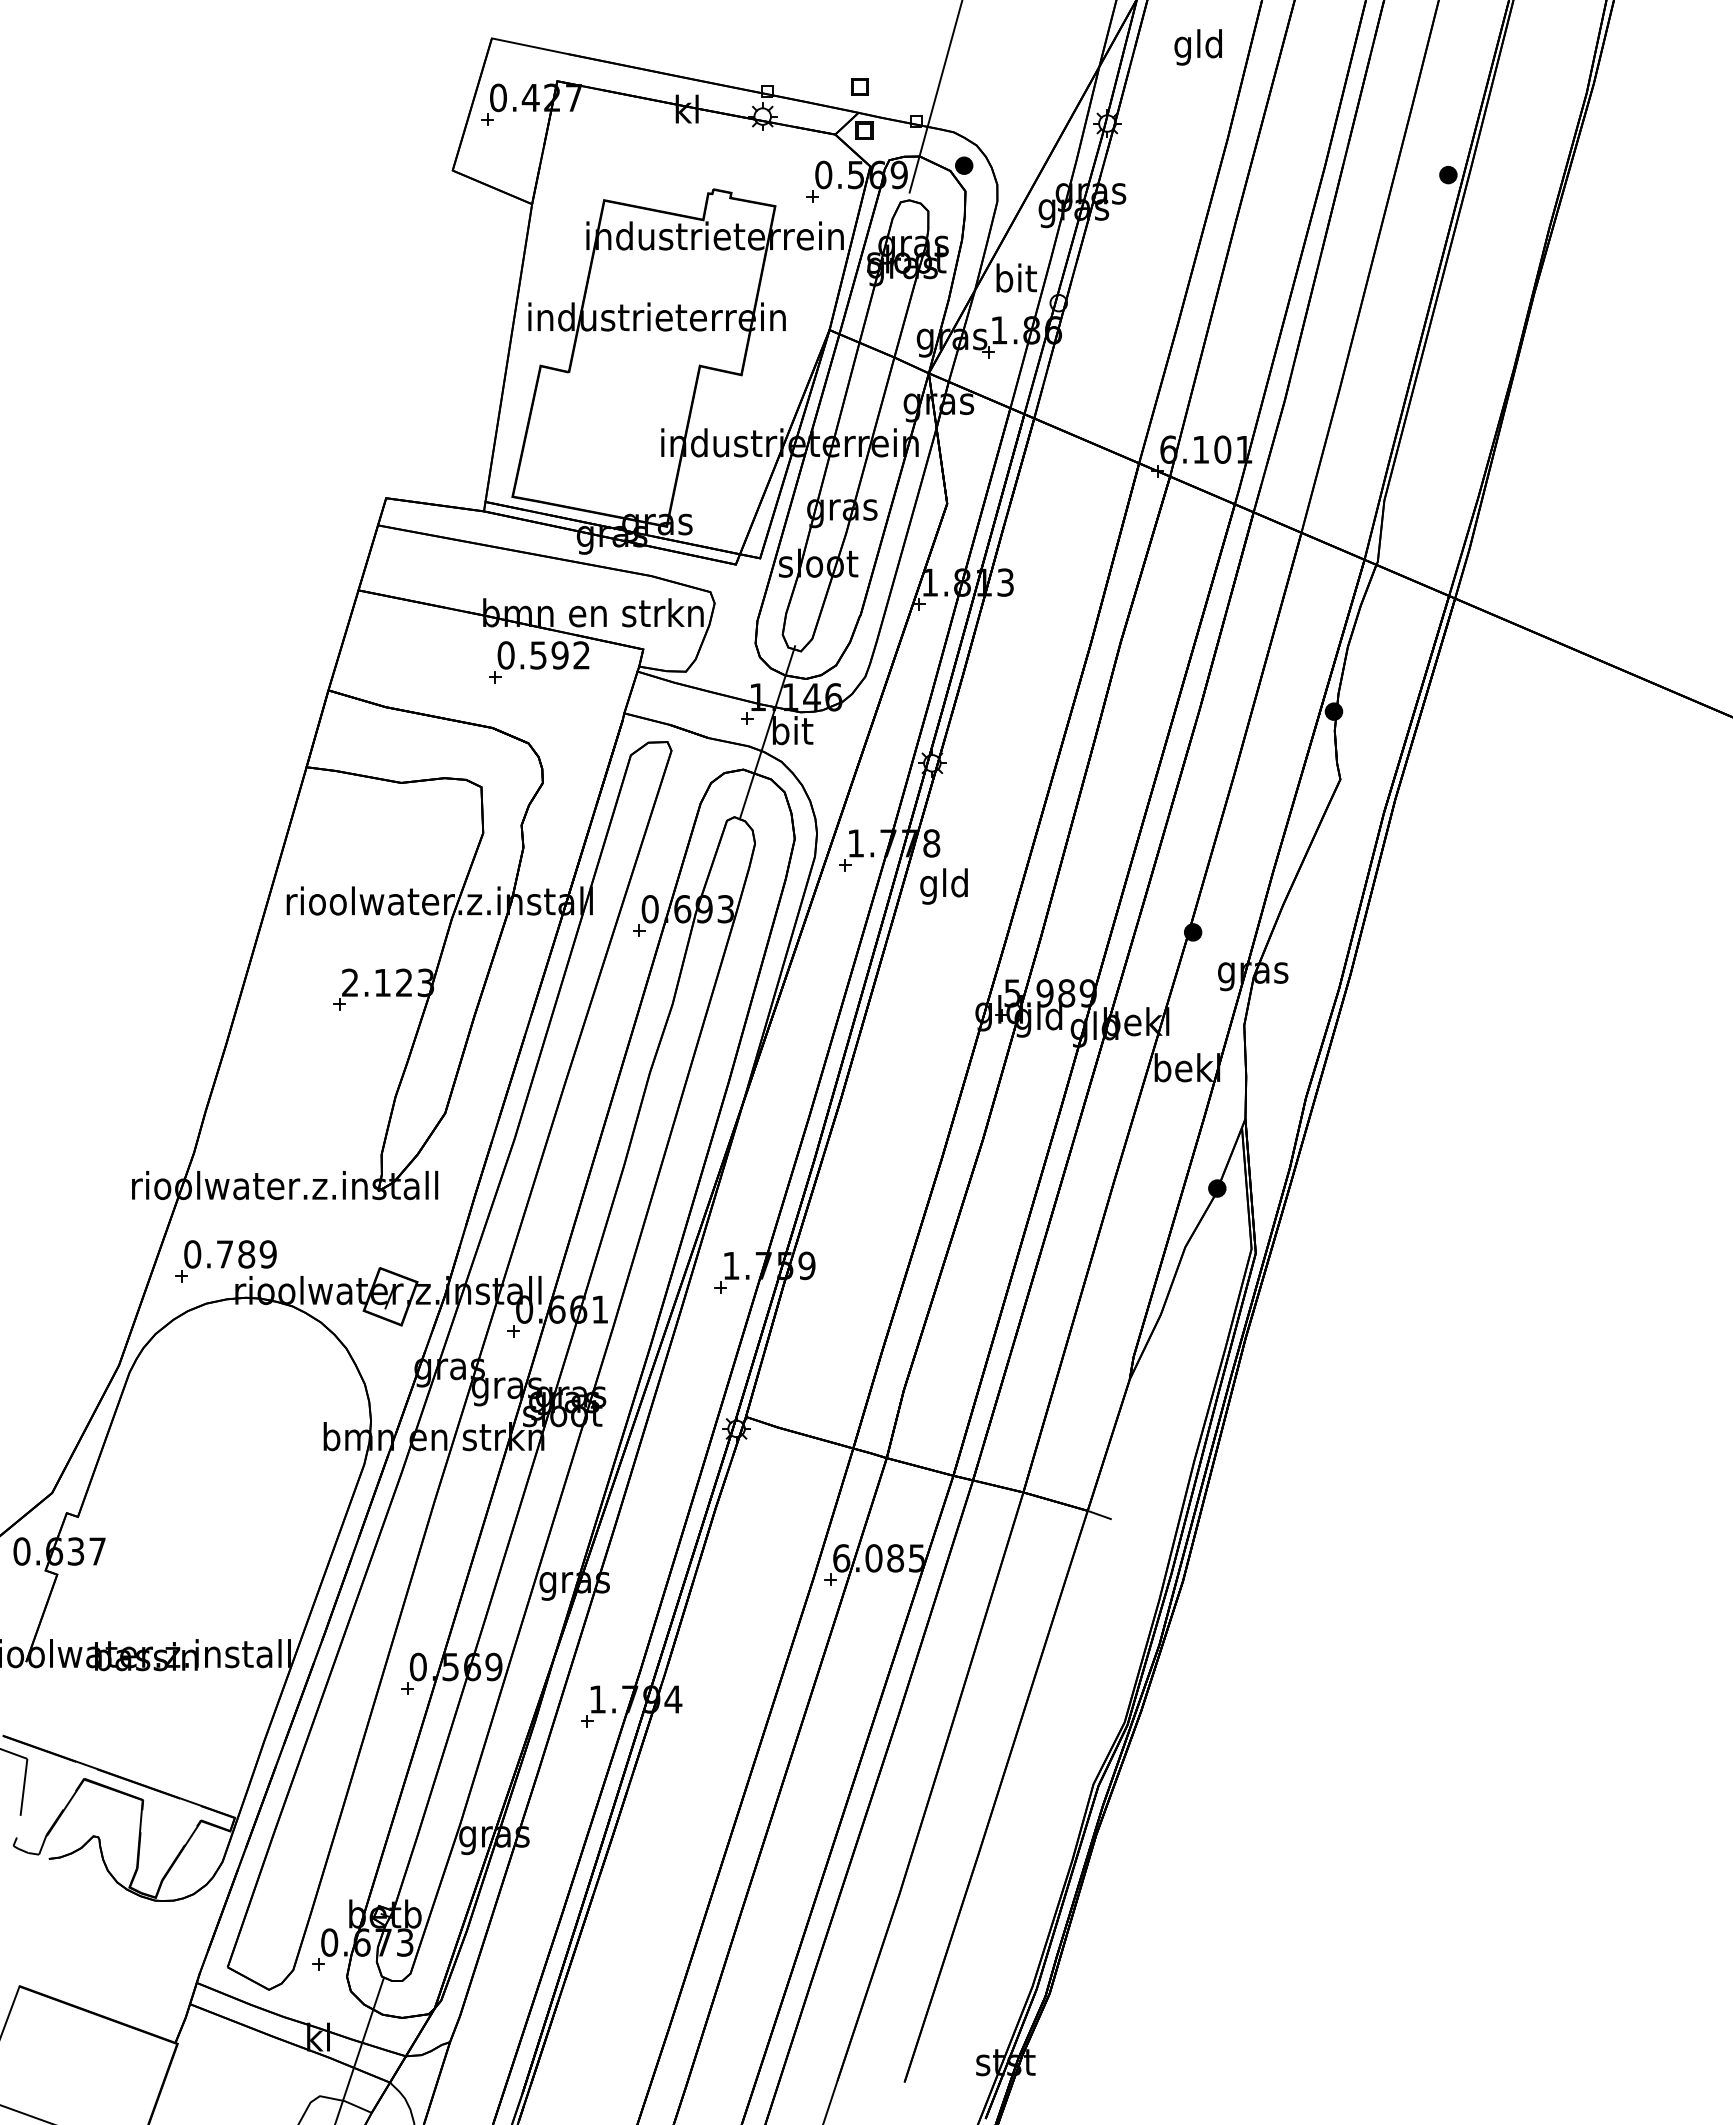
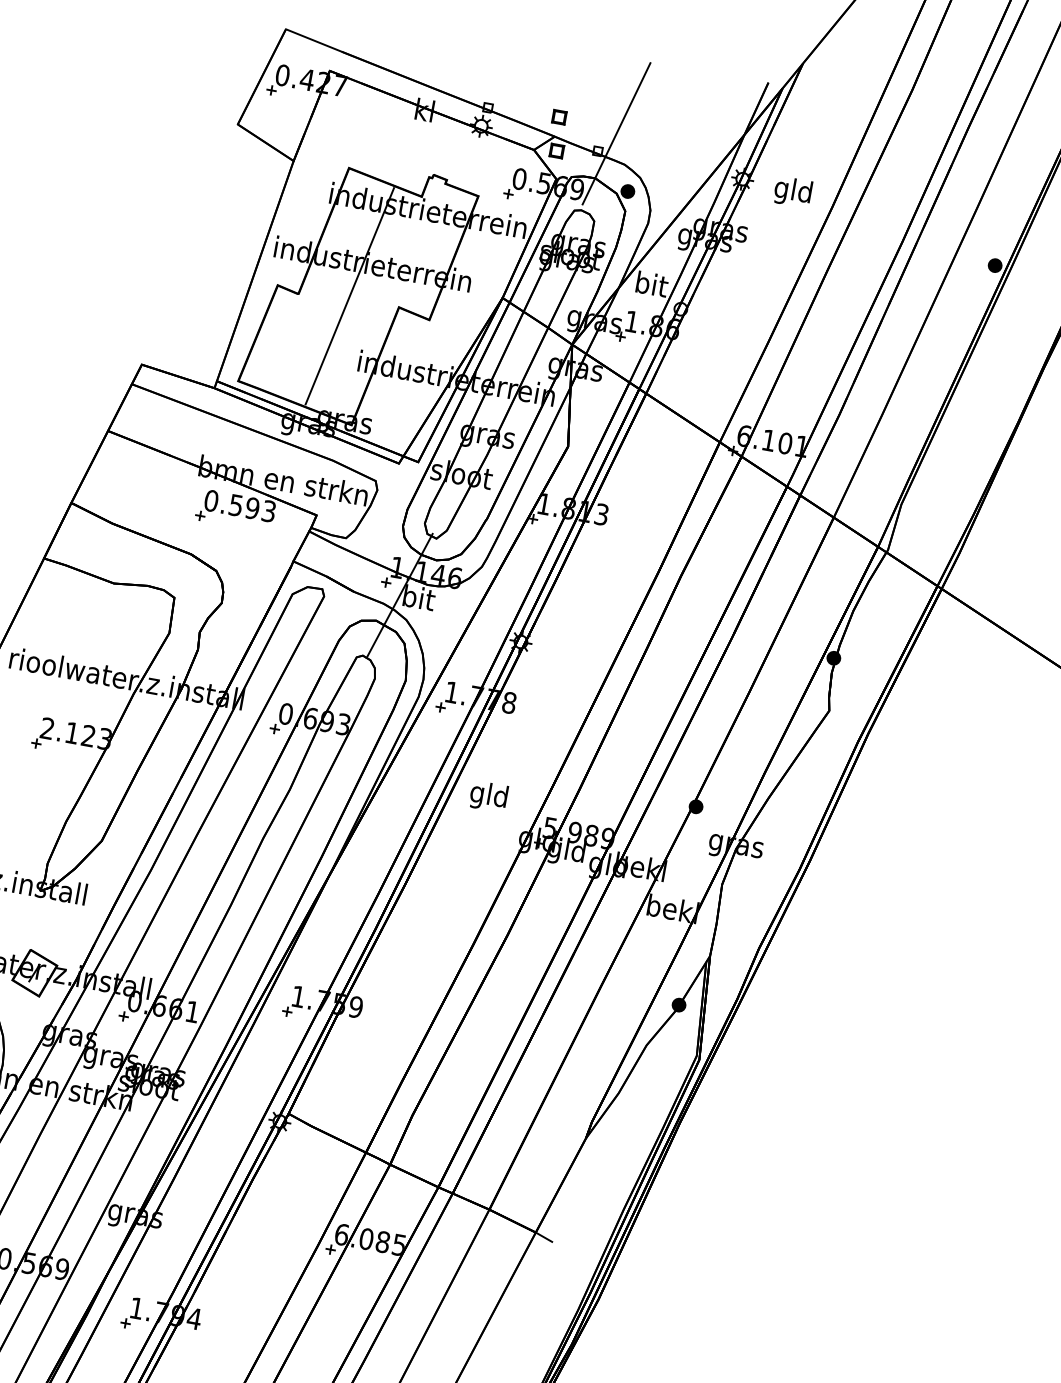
text: (1197, 47) -> (792, 192), moved
line: (634, 362) -> (349, 295), added
text: (581, 655) -> (268, 511), 0.592 -> 0.593
text: (943, 886) -> (488, 796), moved

